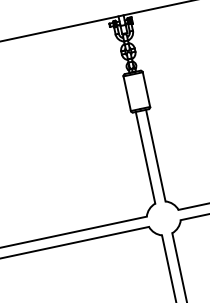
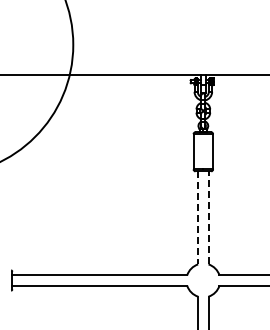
line: (155, 155) -> (208, 217), solid -> dashed
line: (145, 157) -> (198, 217), solid -> dashed

